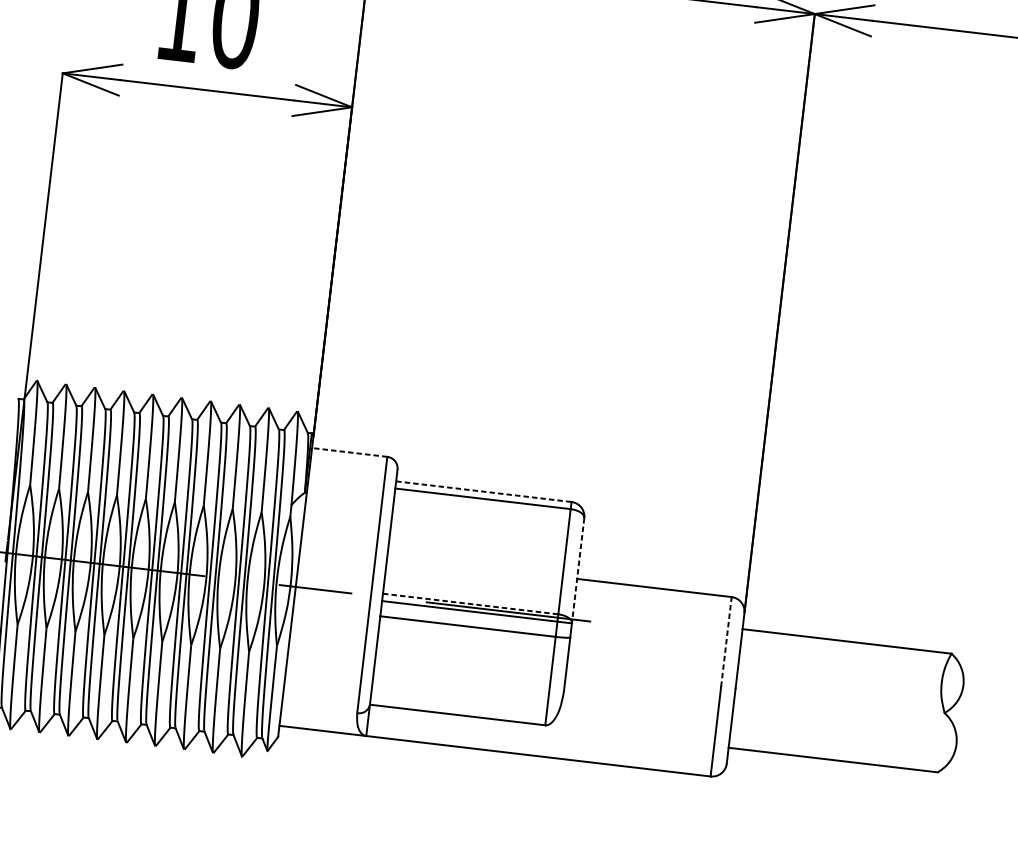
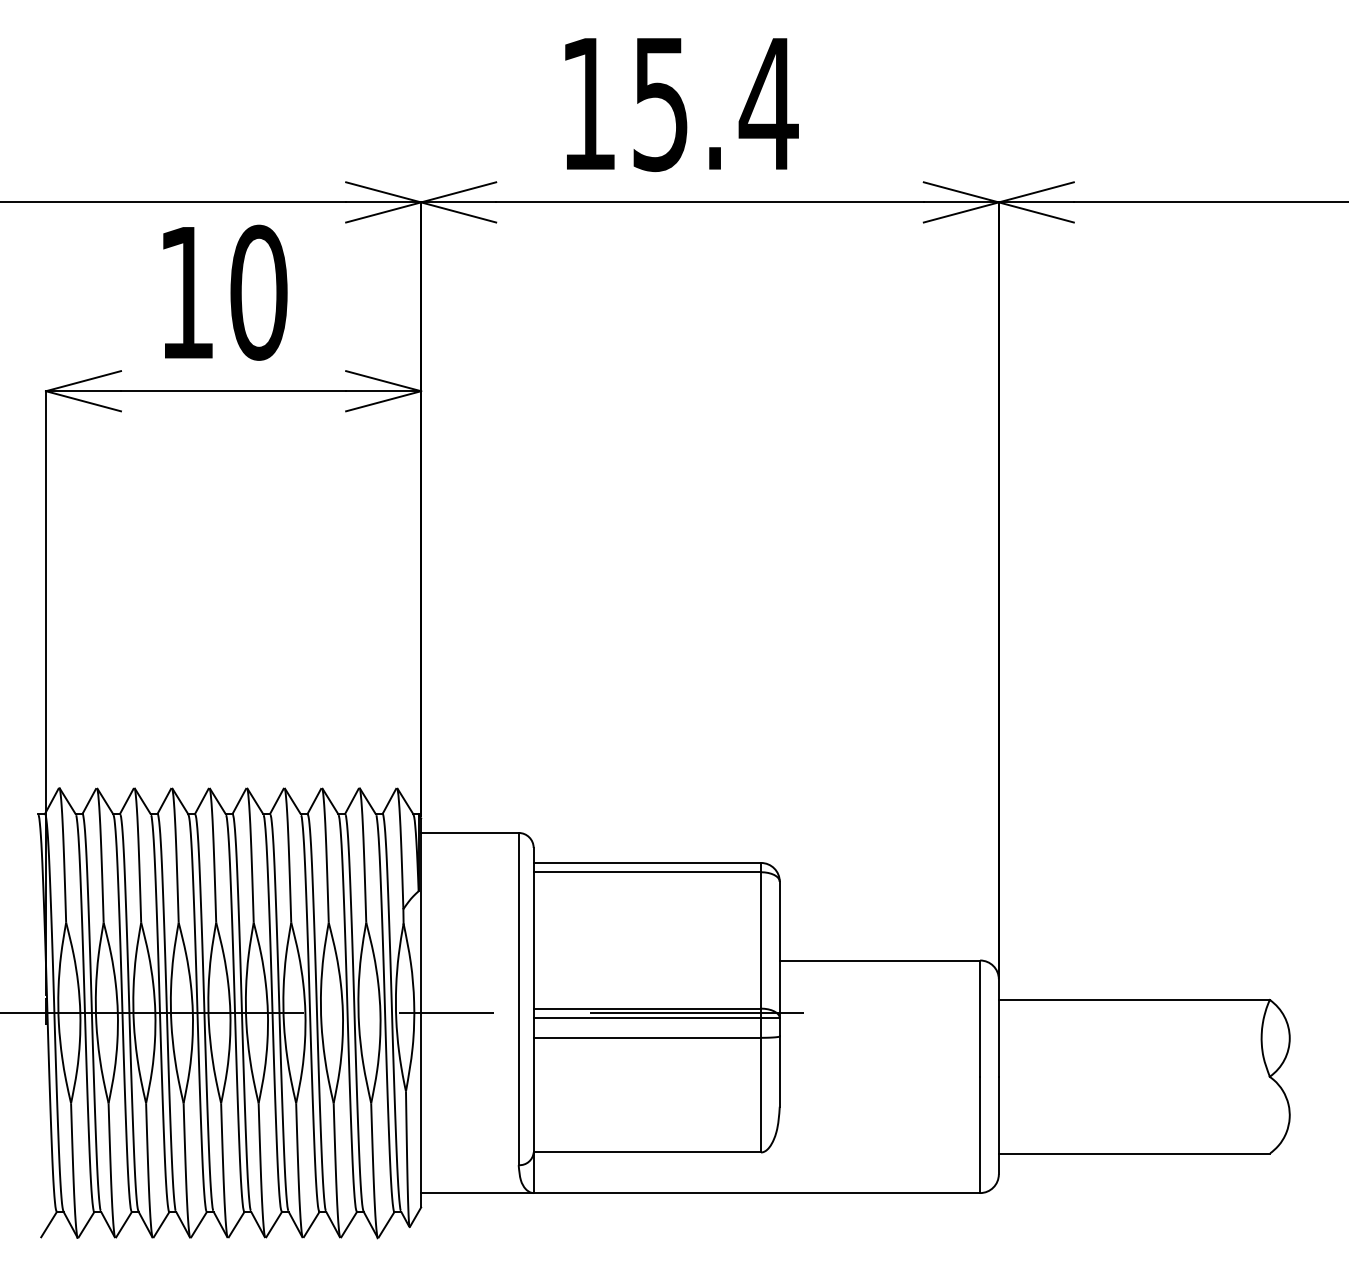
line: (349, 452) -> (469, 832), dashed -> solid
line: (484, 491) -> (647, 862), dashed -> solid
line: (577, 571) -> (779, 950), dashed -> solid
line: (470, 603) -> (647, 1008), dashed -> solid
line: (726, 641) -> (980, 1018), dashed -> solid

